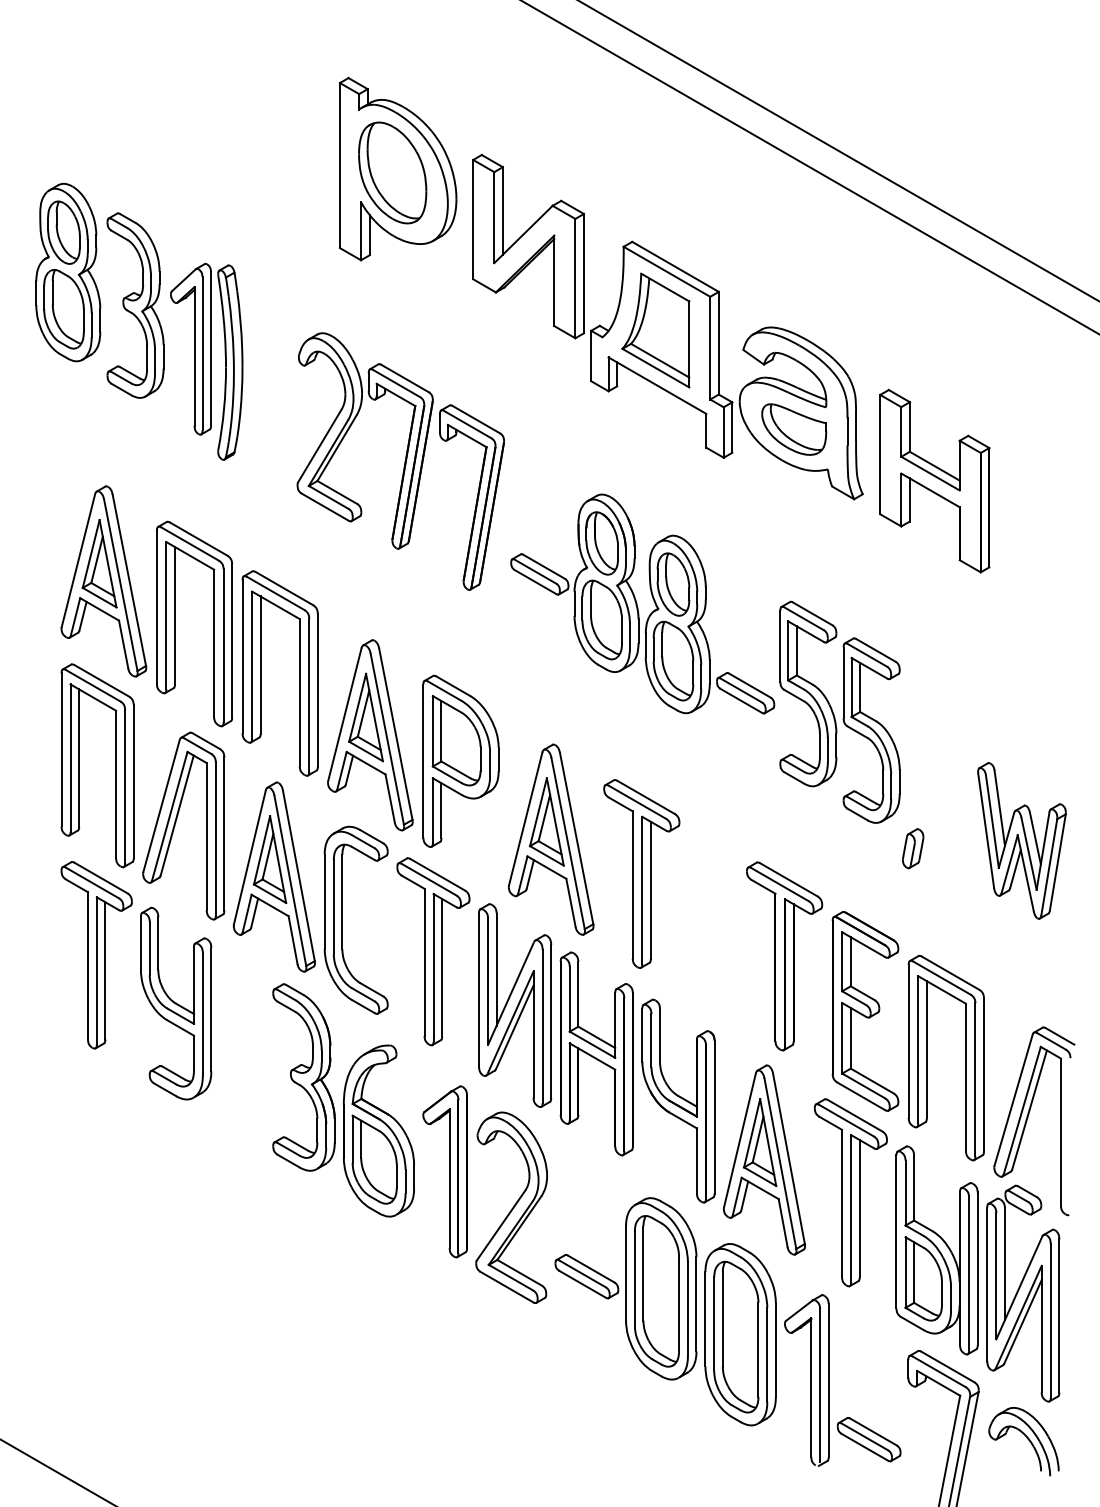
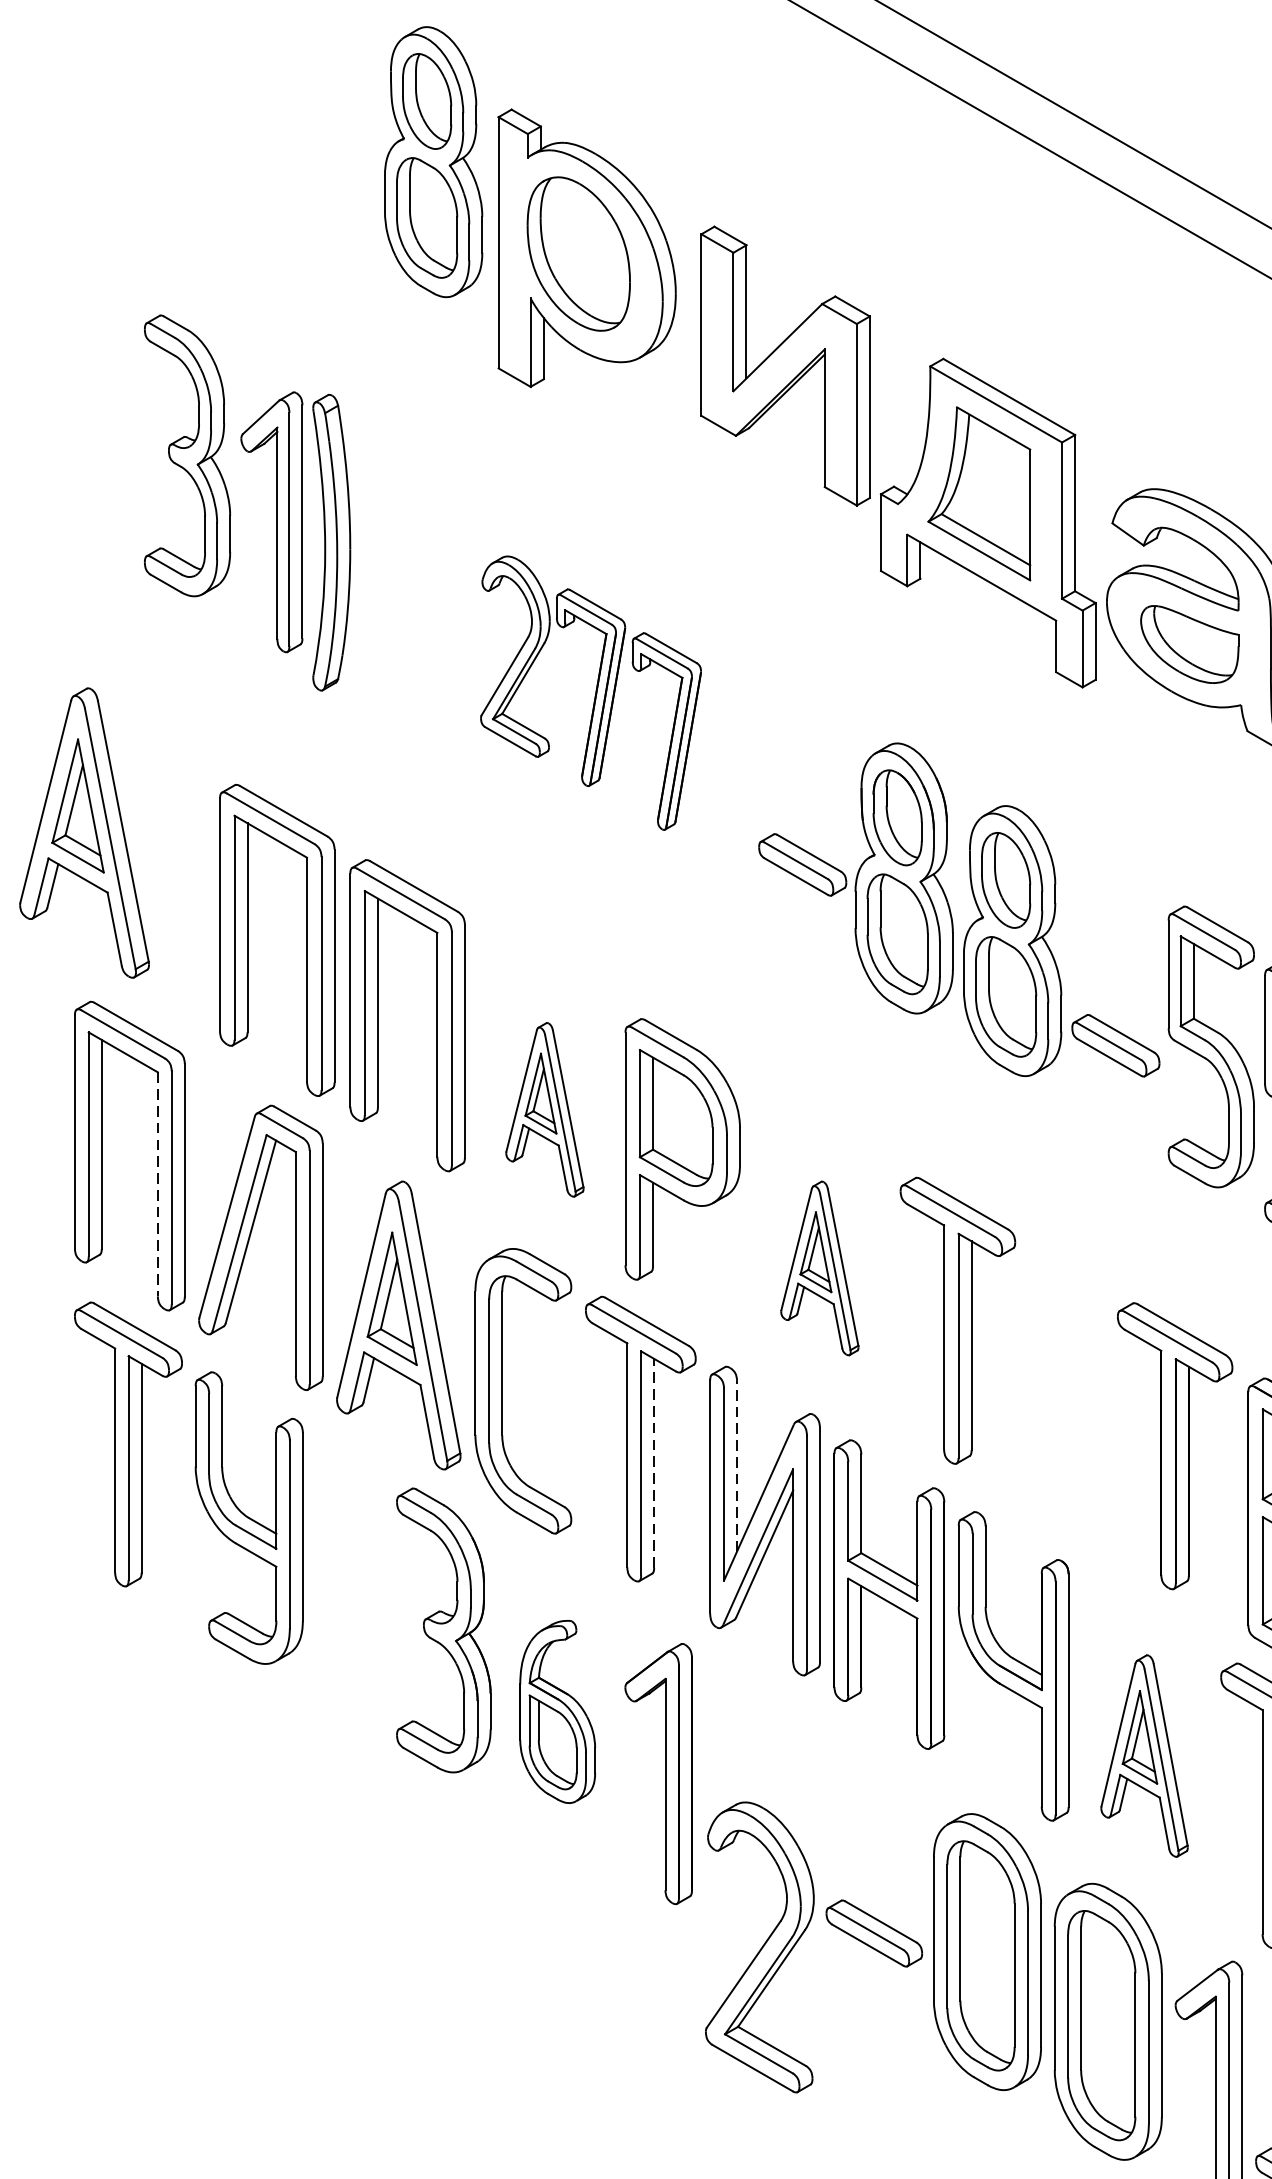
part: (68, 272) -> (433, 162), moved
part: (400, 461) -> (590, 693), size x0.7
part: (103, 581) -> (83, 833), moved
part: (370, 735) -> (545, 1110), size x0.6
line: (116, 784) -> (158, 1184), solid -> dashed
part: (550, 839) -> (818, 1268), size x0.6
line: (442, 967) -> (654, 1463), solid -> dashed
line: (496, 969) -> (736, 1466), solid -> dashed
part: (378, 1130) -> (557, 1711), size x0.7
part: (764, 1159) -> (1144, 1755), size x0.7
part: (511, 1207) -> (759, 1946), moved

